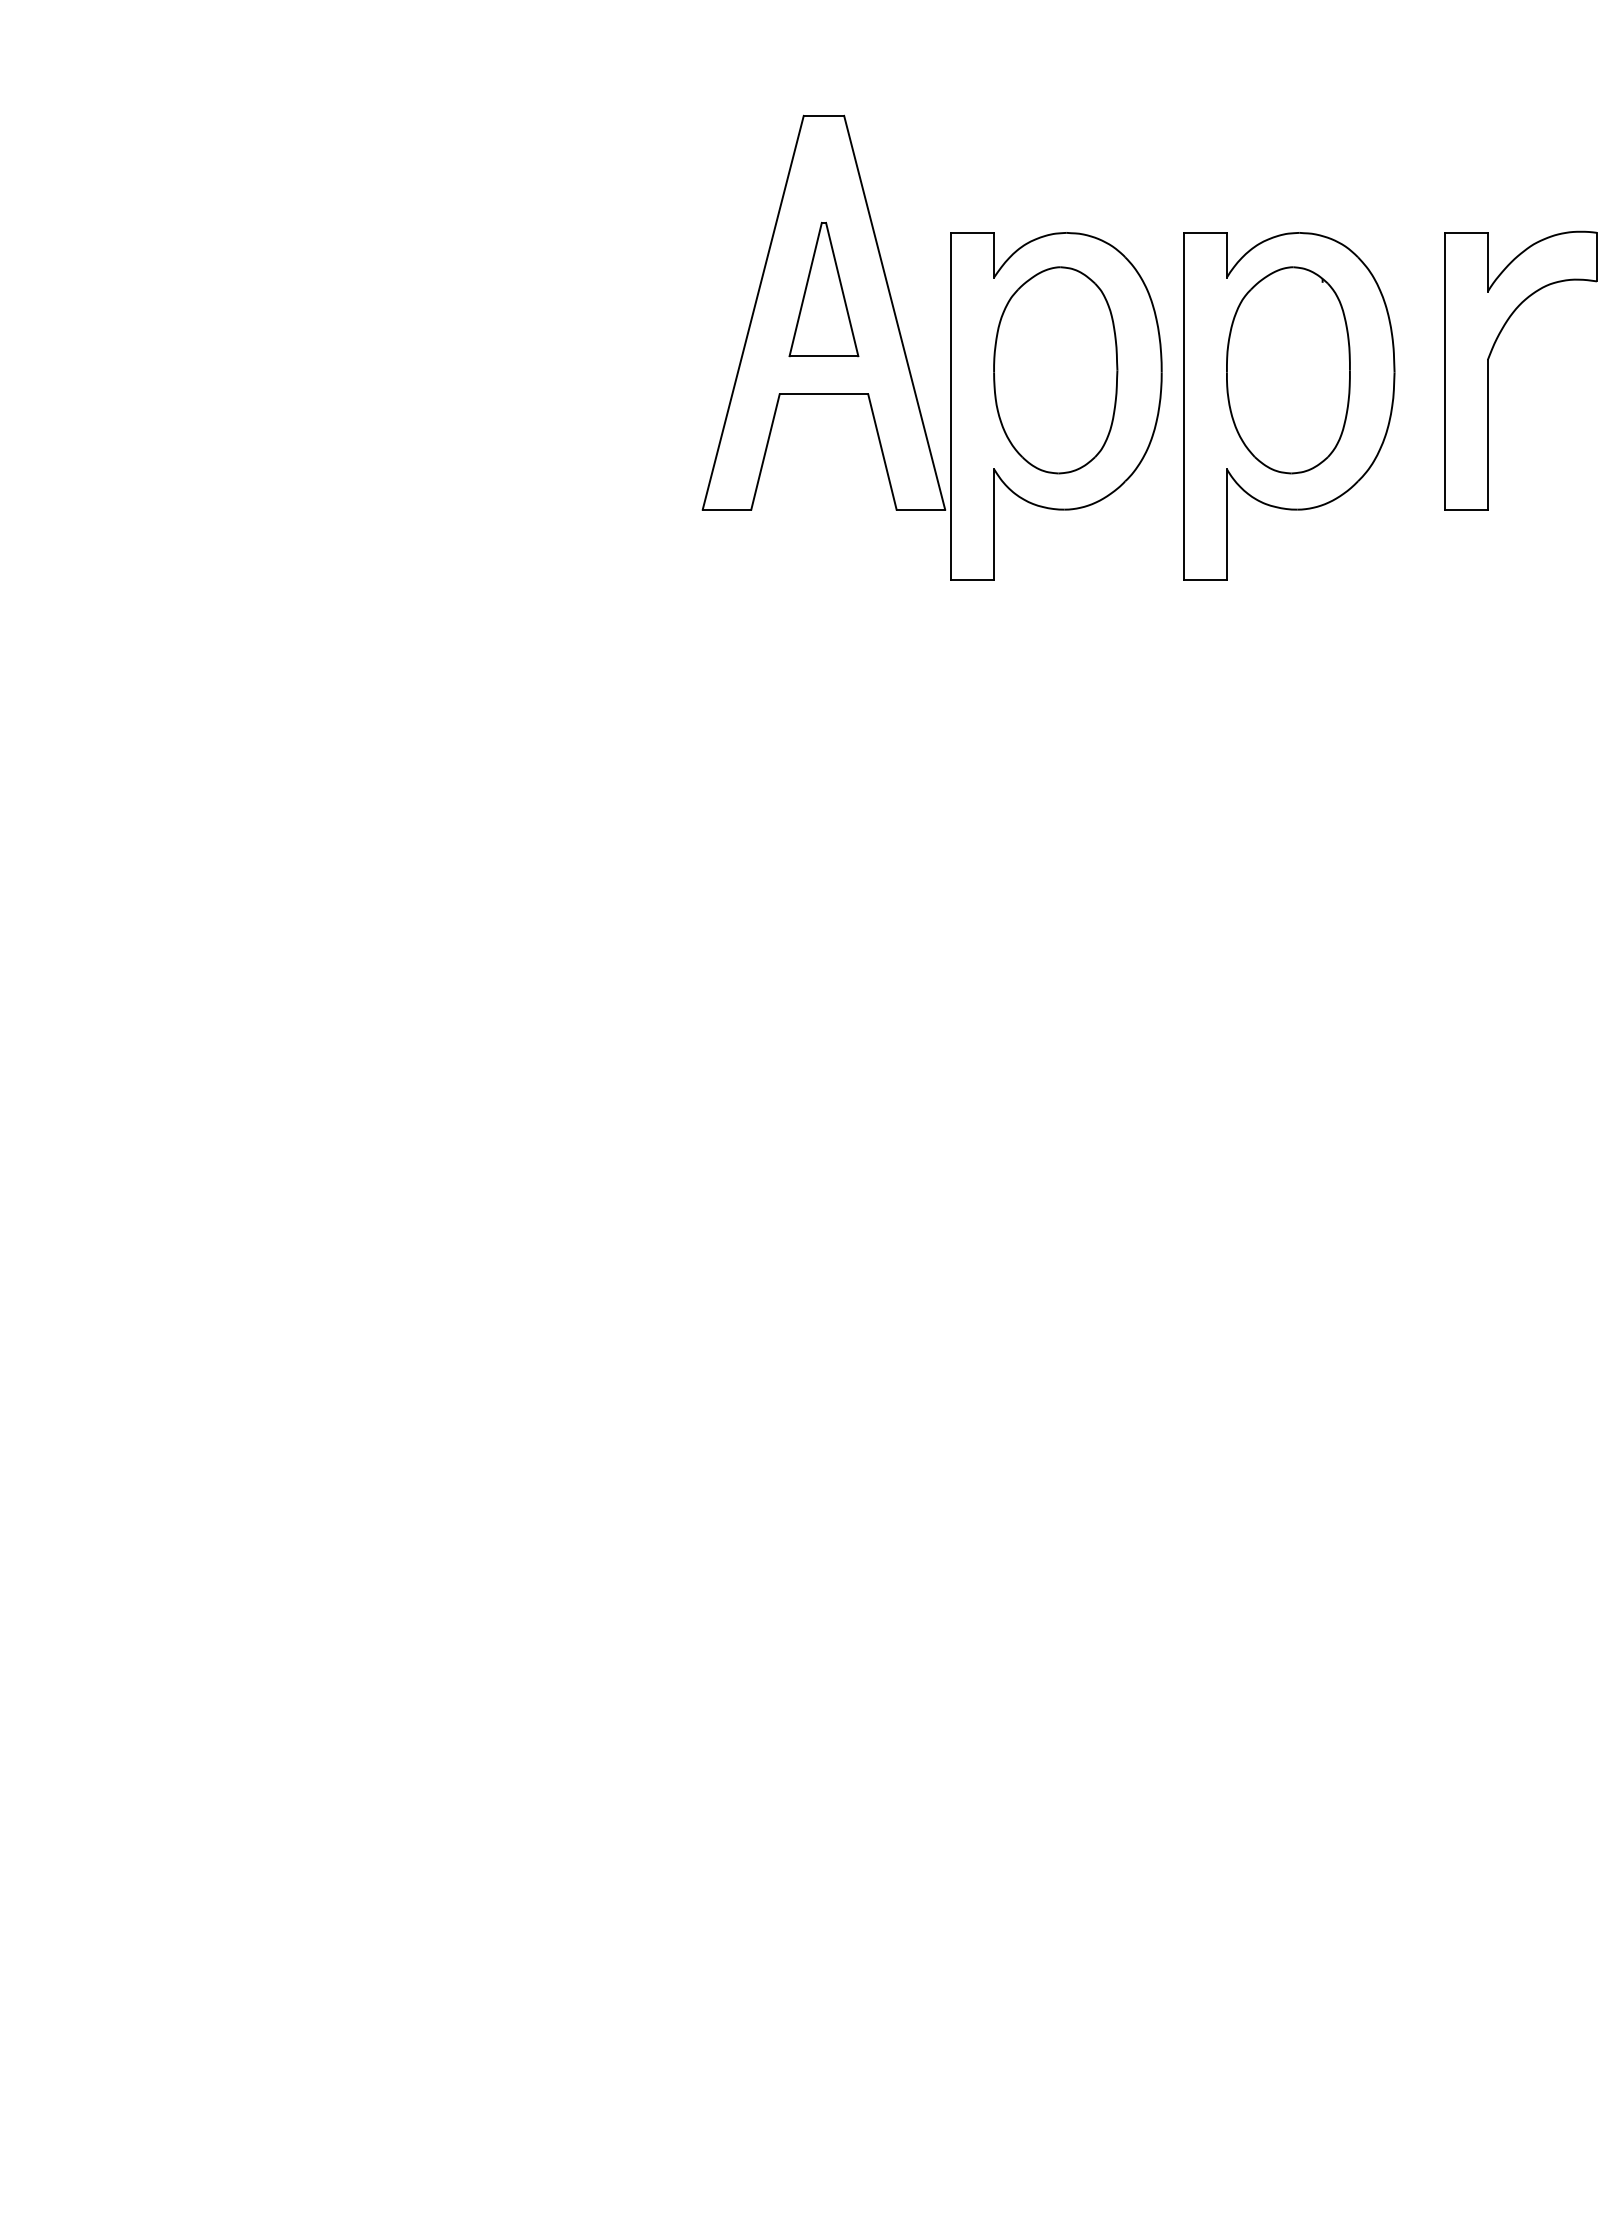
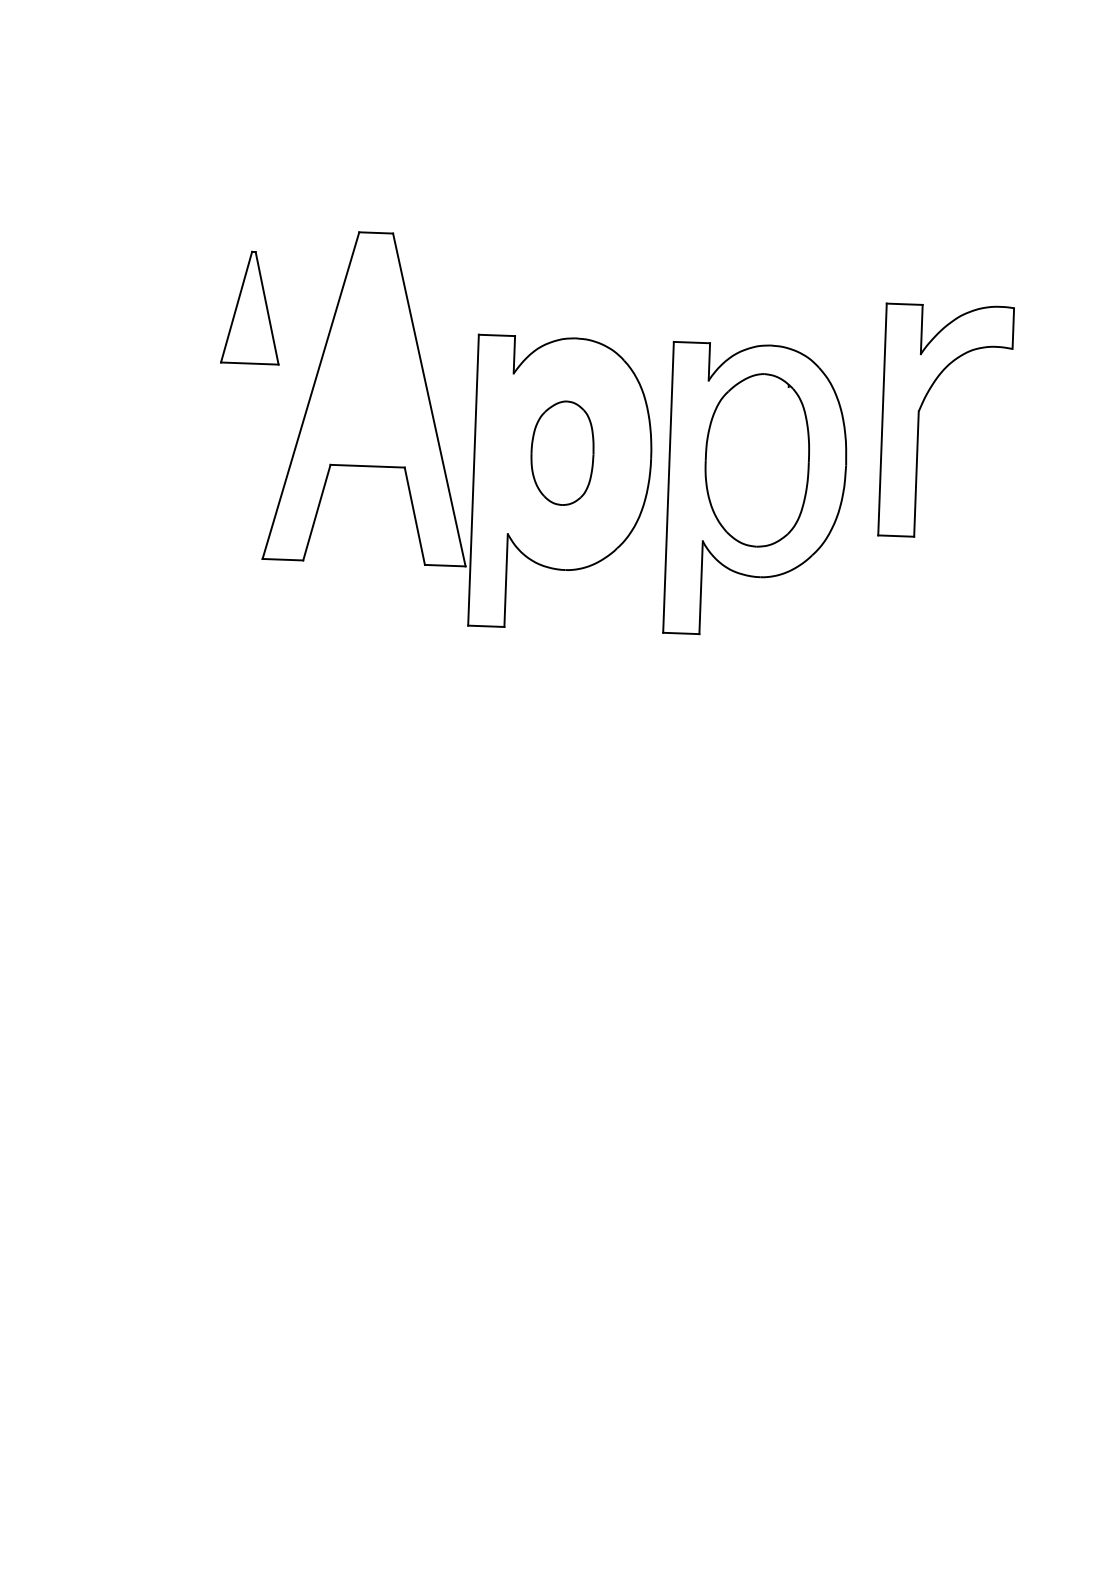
part: (823, 289) -> (251, 307), moved
part: (1055, 370) -> (562, 453), size x0.6
part: (1488, 370) -> (919, 420), moved

